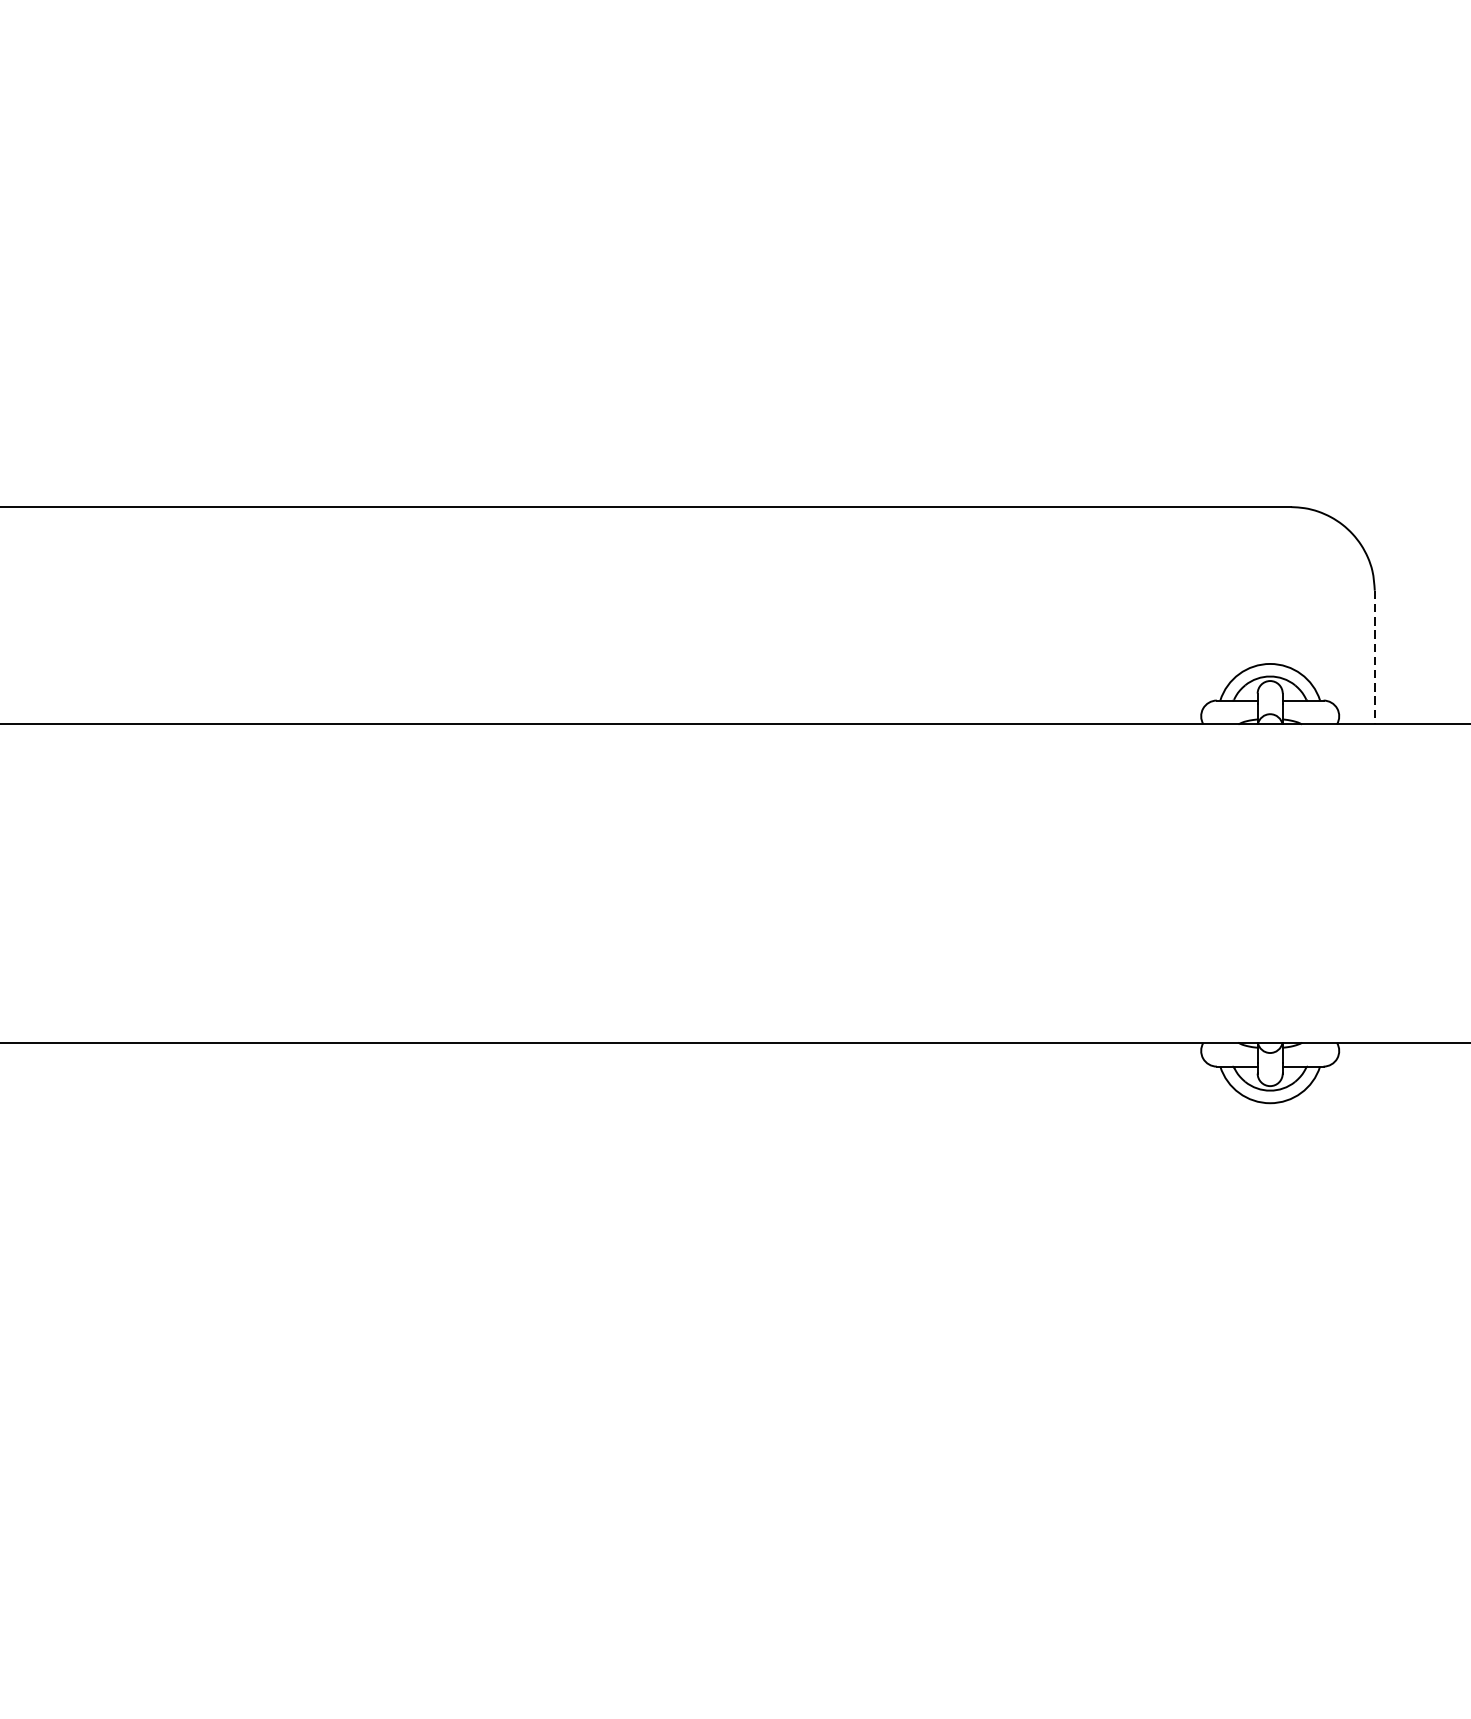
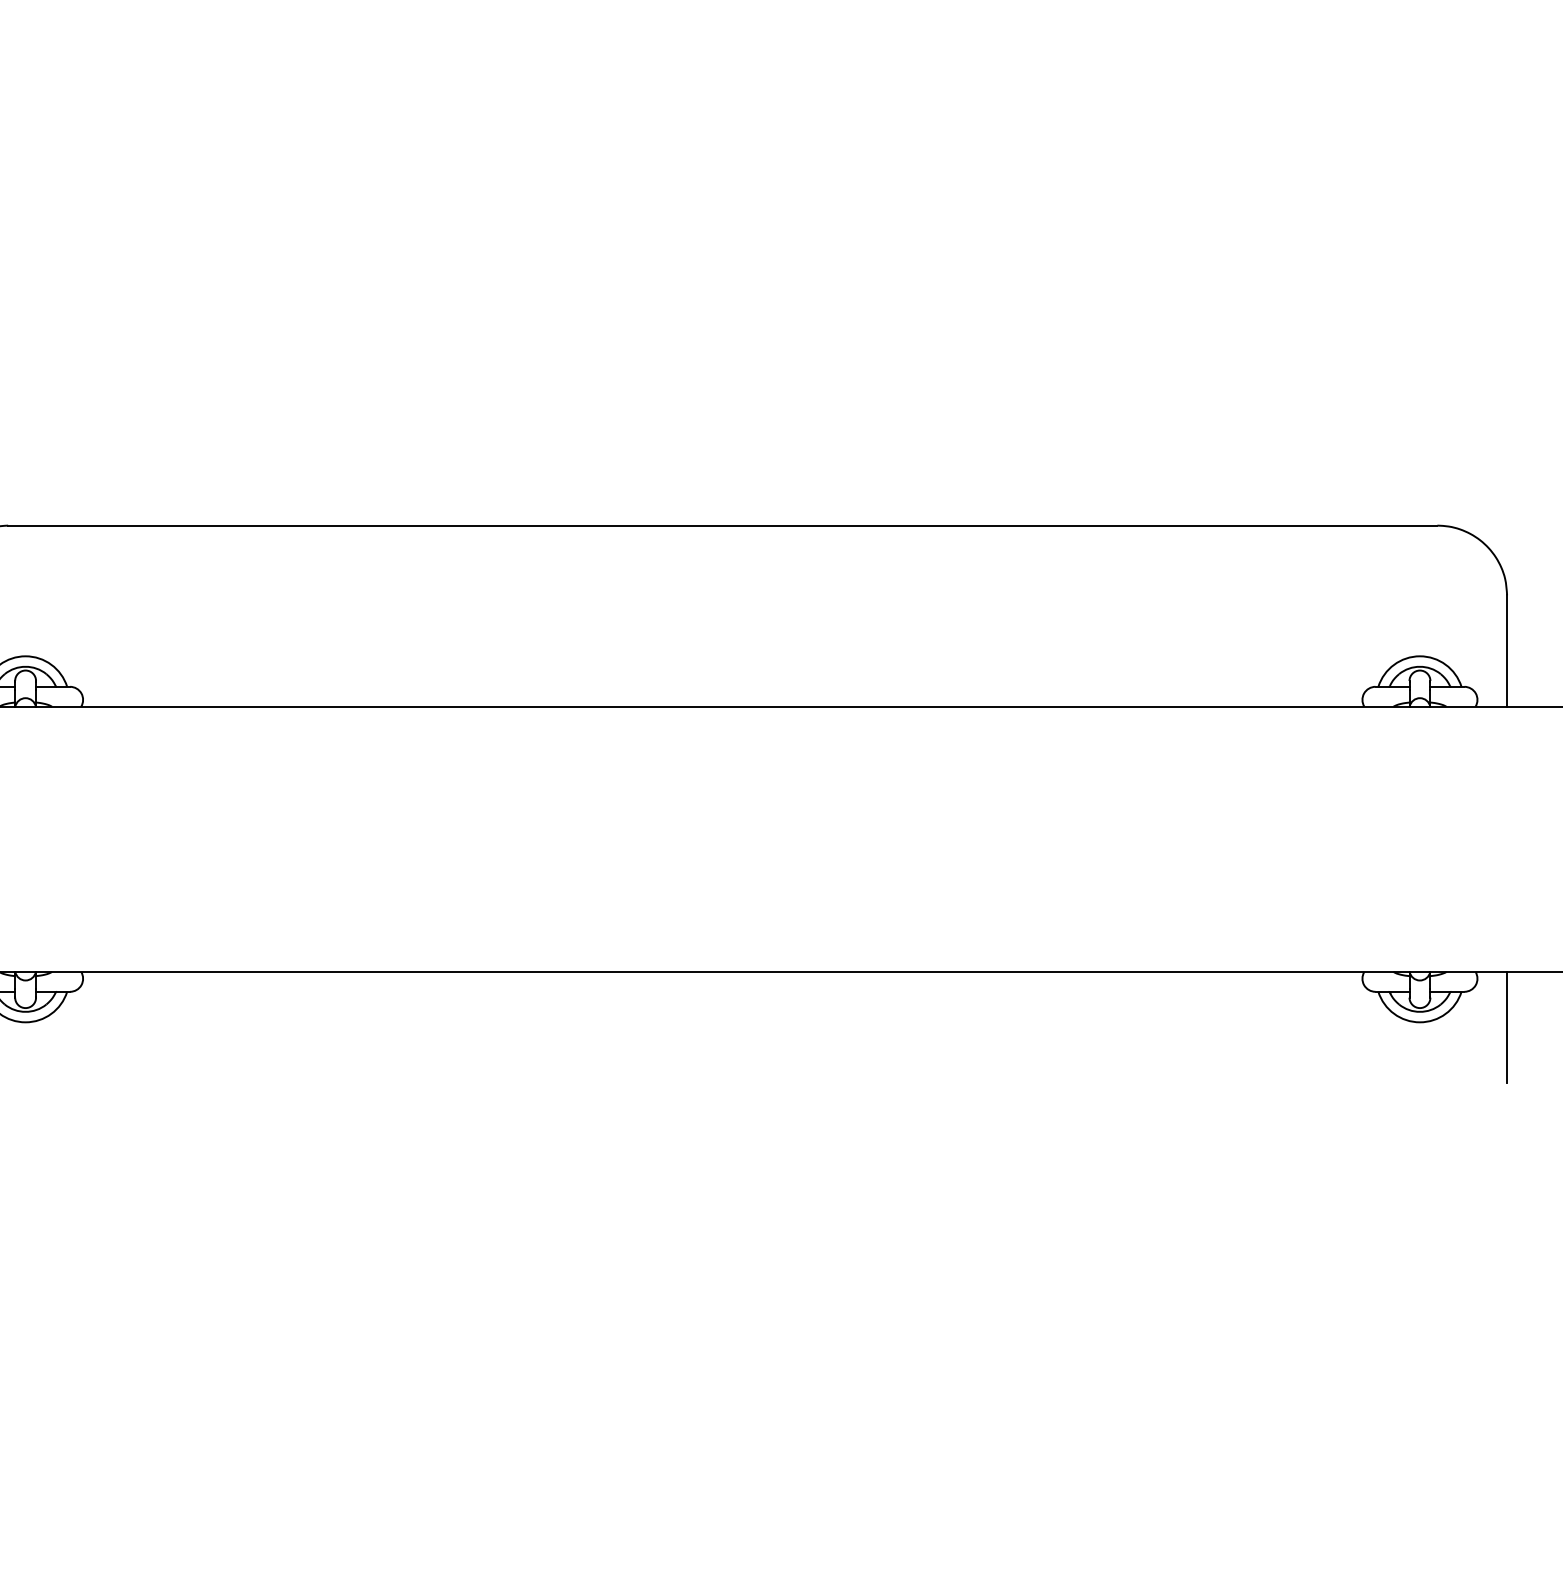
line: (1375, 658) -> (1507, 651), dashed -> solid
line: (1375, 1109) -> (1507, 1027), added

